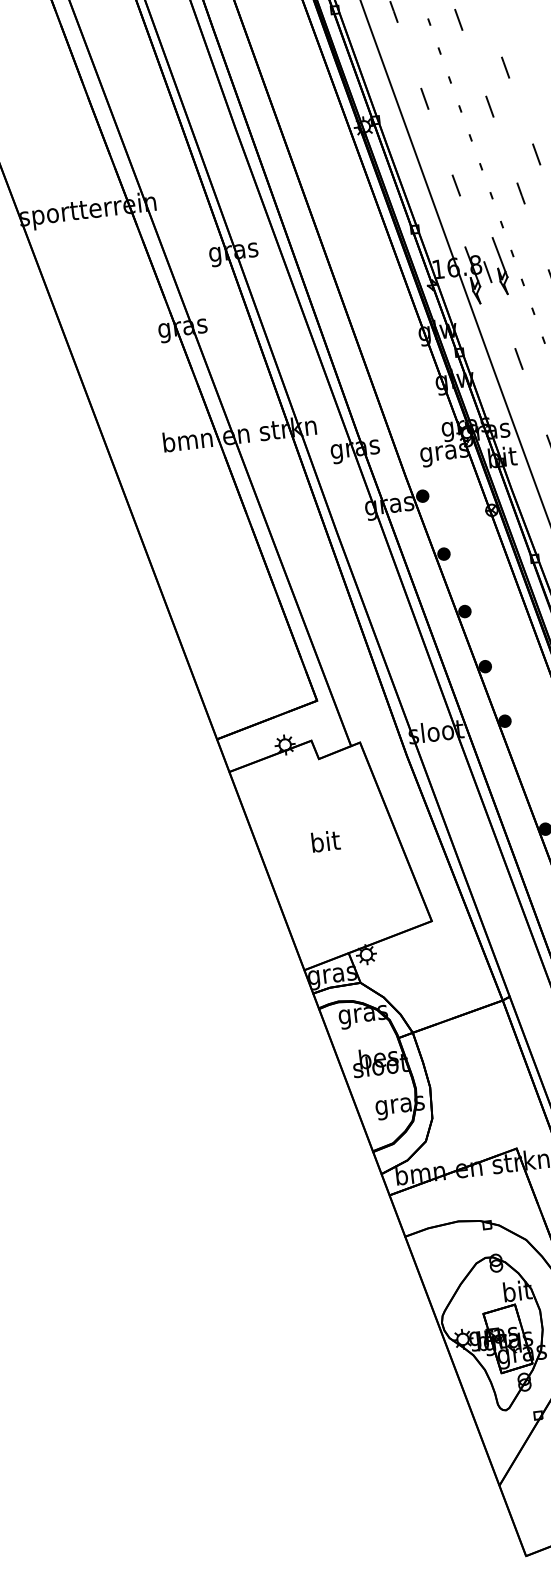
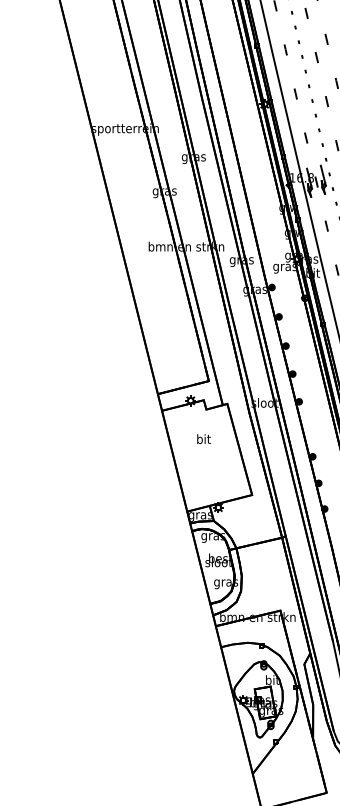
text: (324, 840) -> (203, 438), moved

